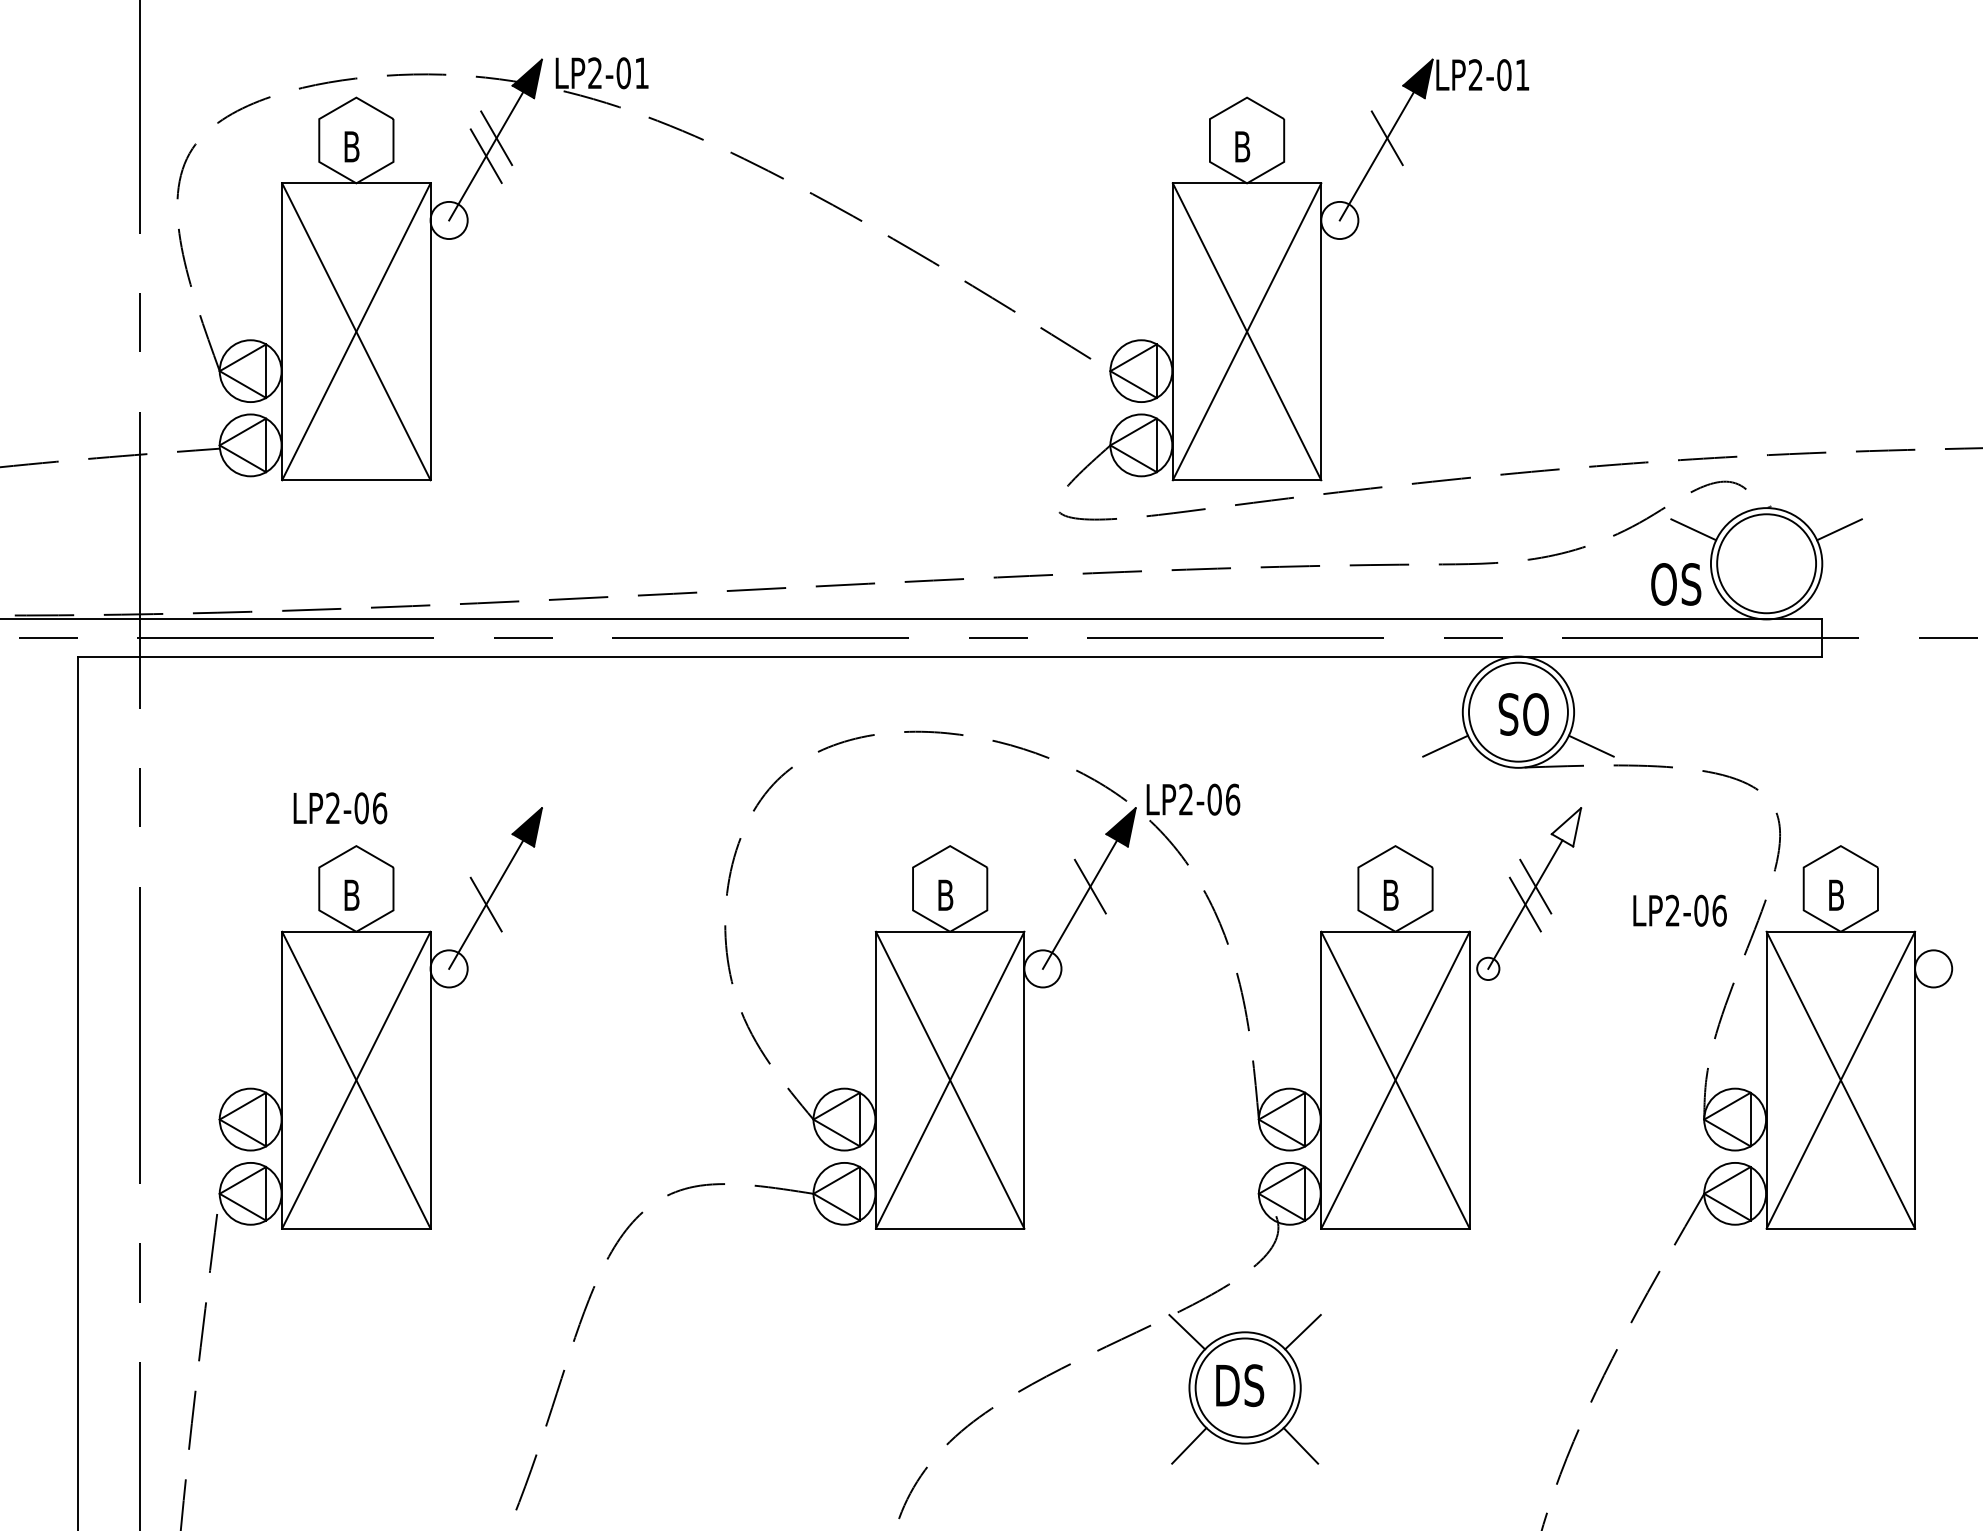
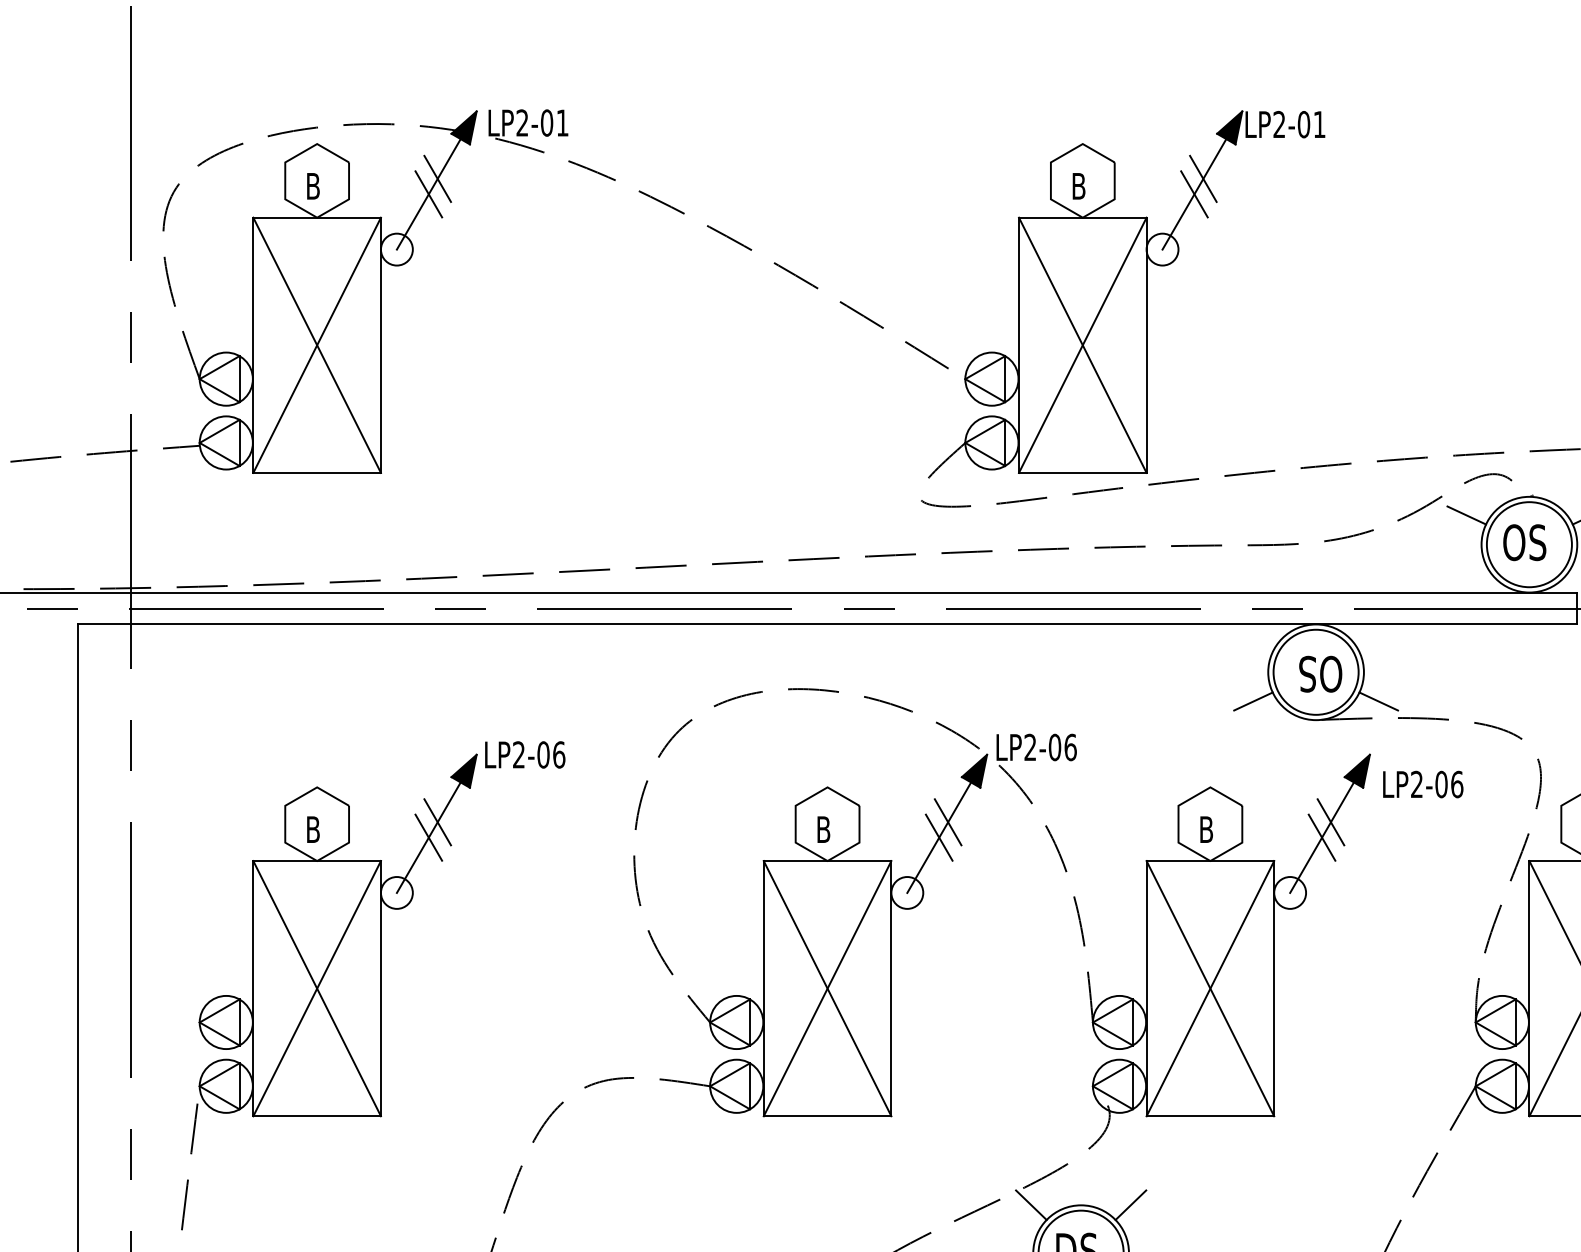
line: (1376, 155) -> (1194, 193), added
text: (1676, 584) -> (1525, 542), moved
text: (340, 808) -> (525, 755), moved
fill: (1566, 827) -> (1357, 771), added
line: (496, 886) -> (437, 822), added
line: (1079, 904) -> (938, 837), added
text: (1679, 910) -> (1422, 784), moved
circle: (1487, 968) -> (1289, 892), size x1.67

